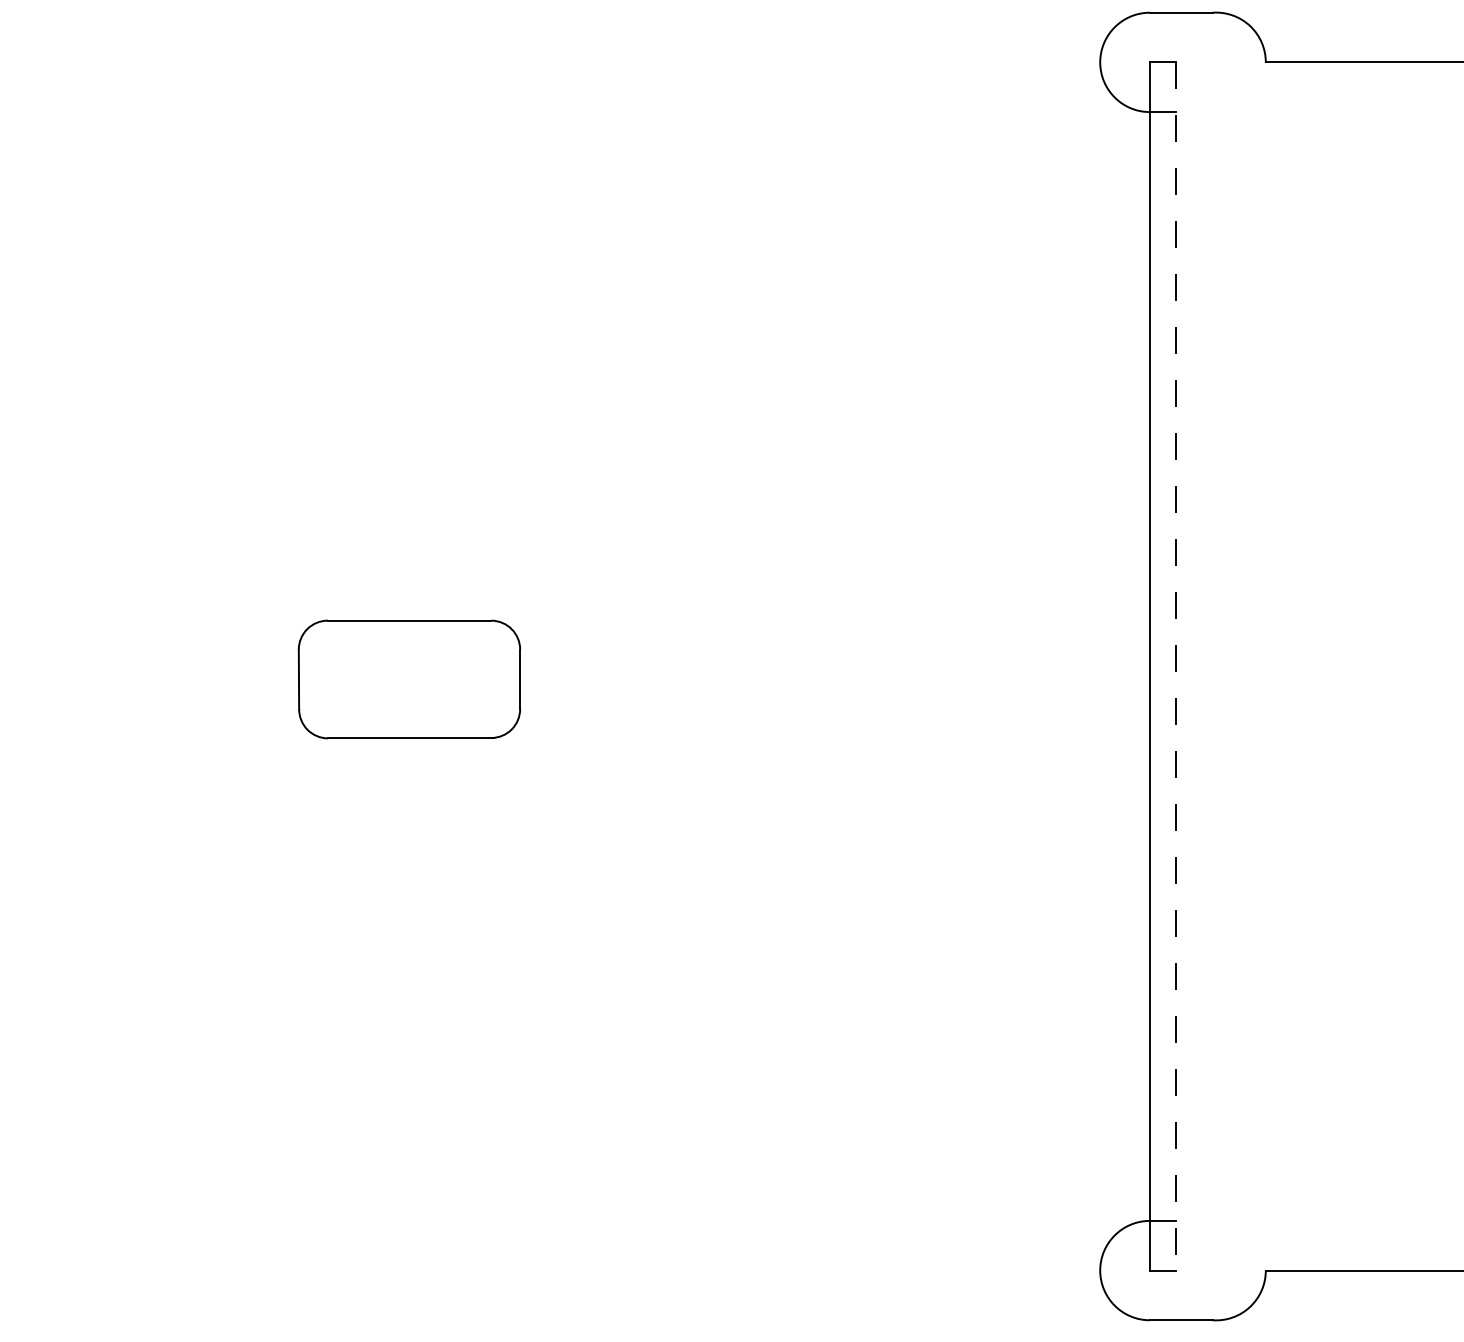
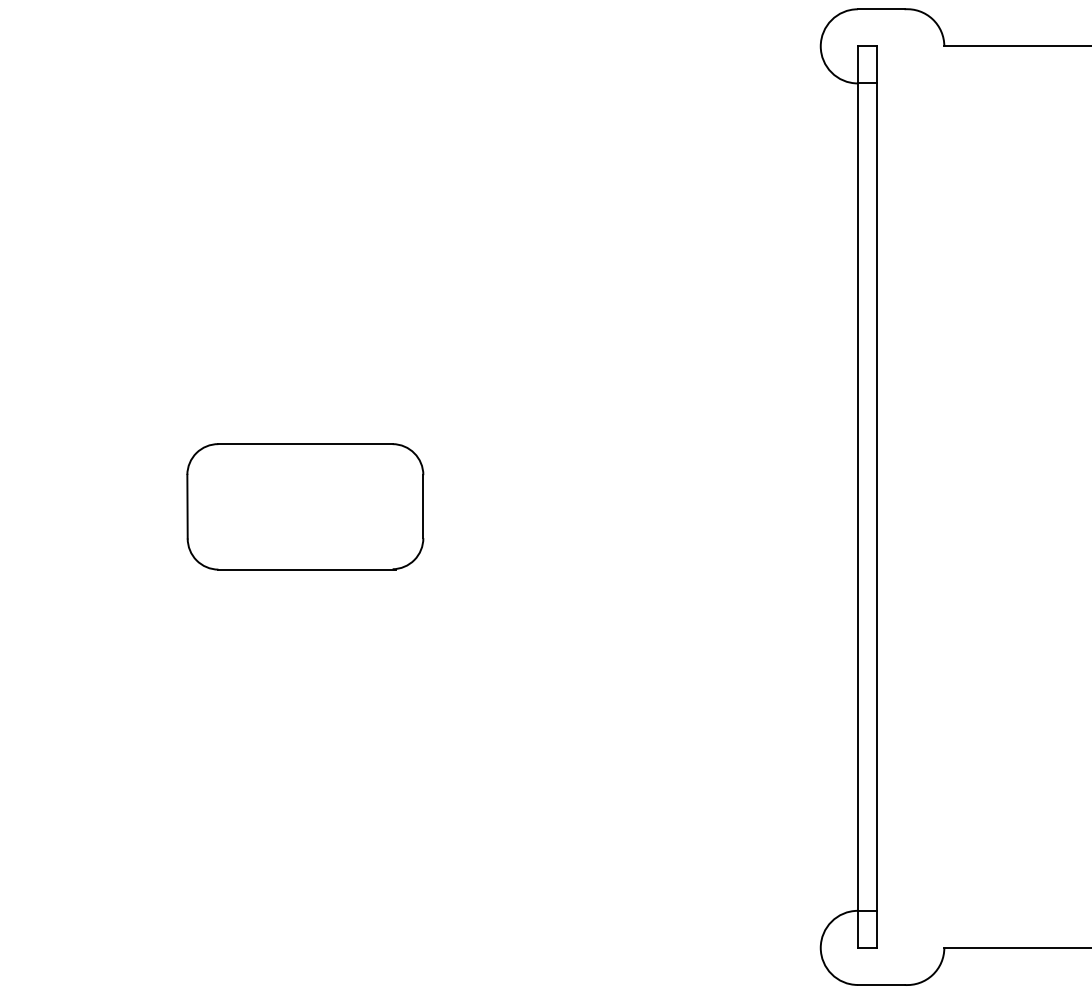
line: (1176, 666) -> (877, 497), dashed -> solid
part: (409, 679) -> (305, 506), size x1.43

